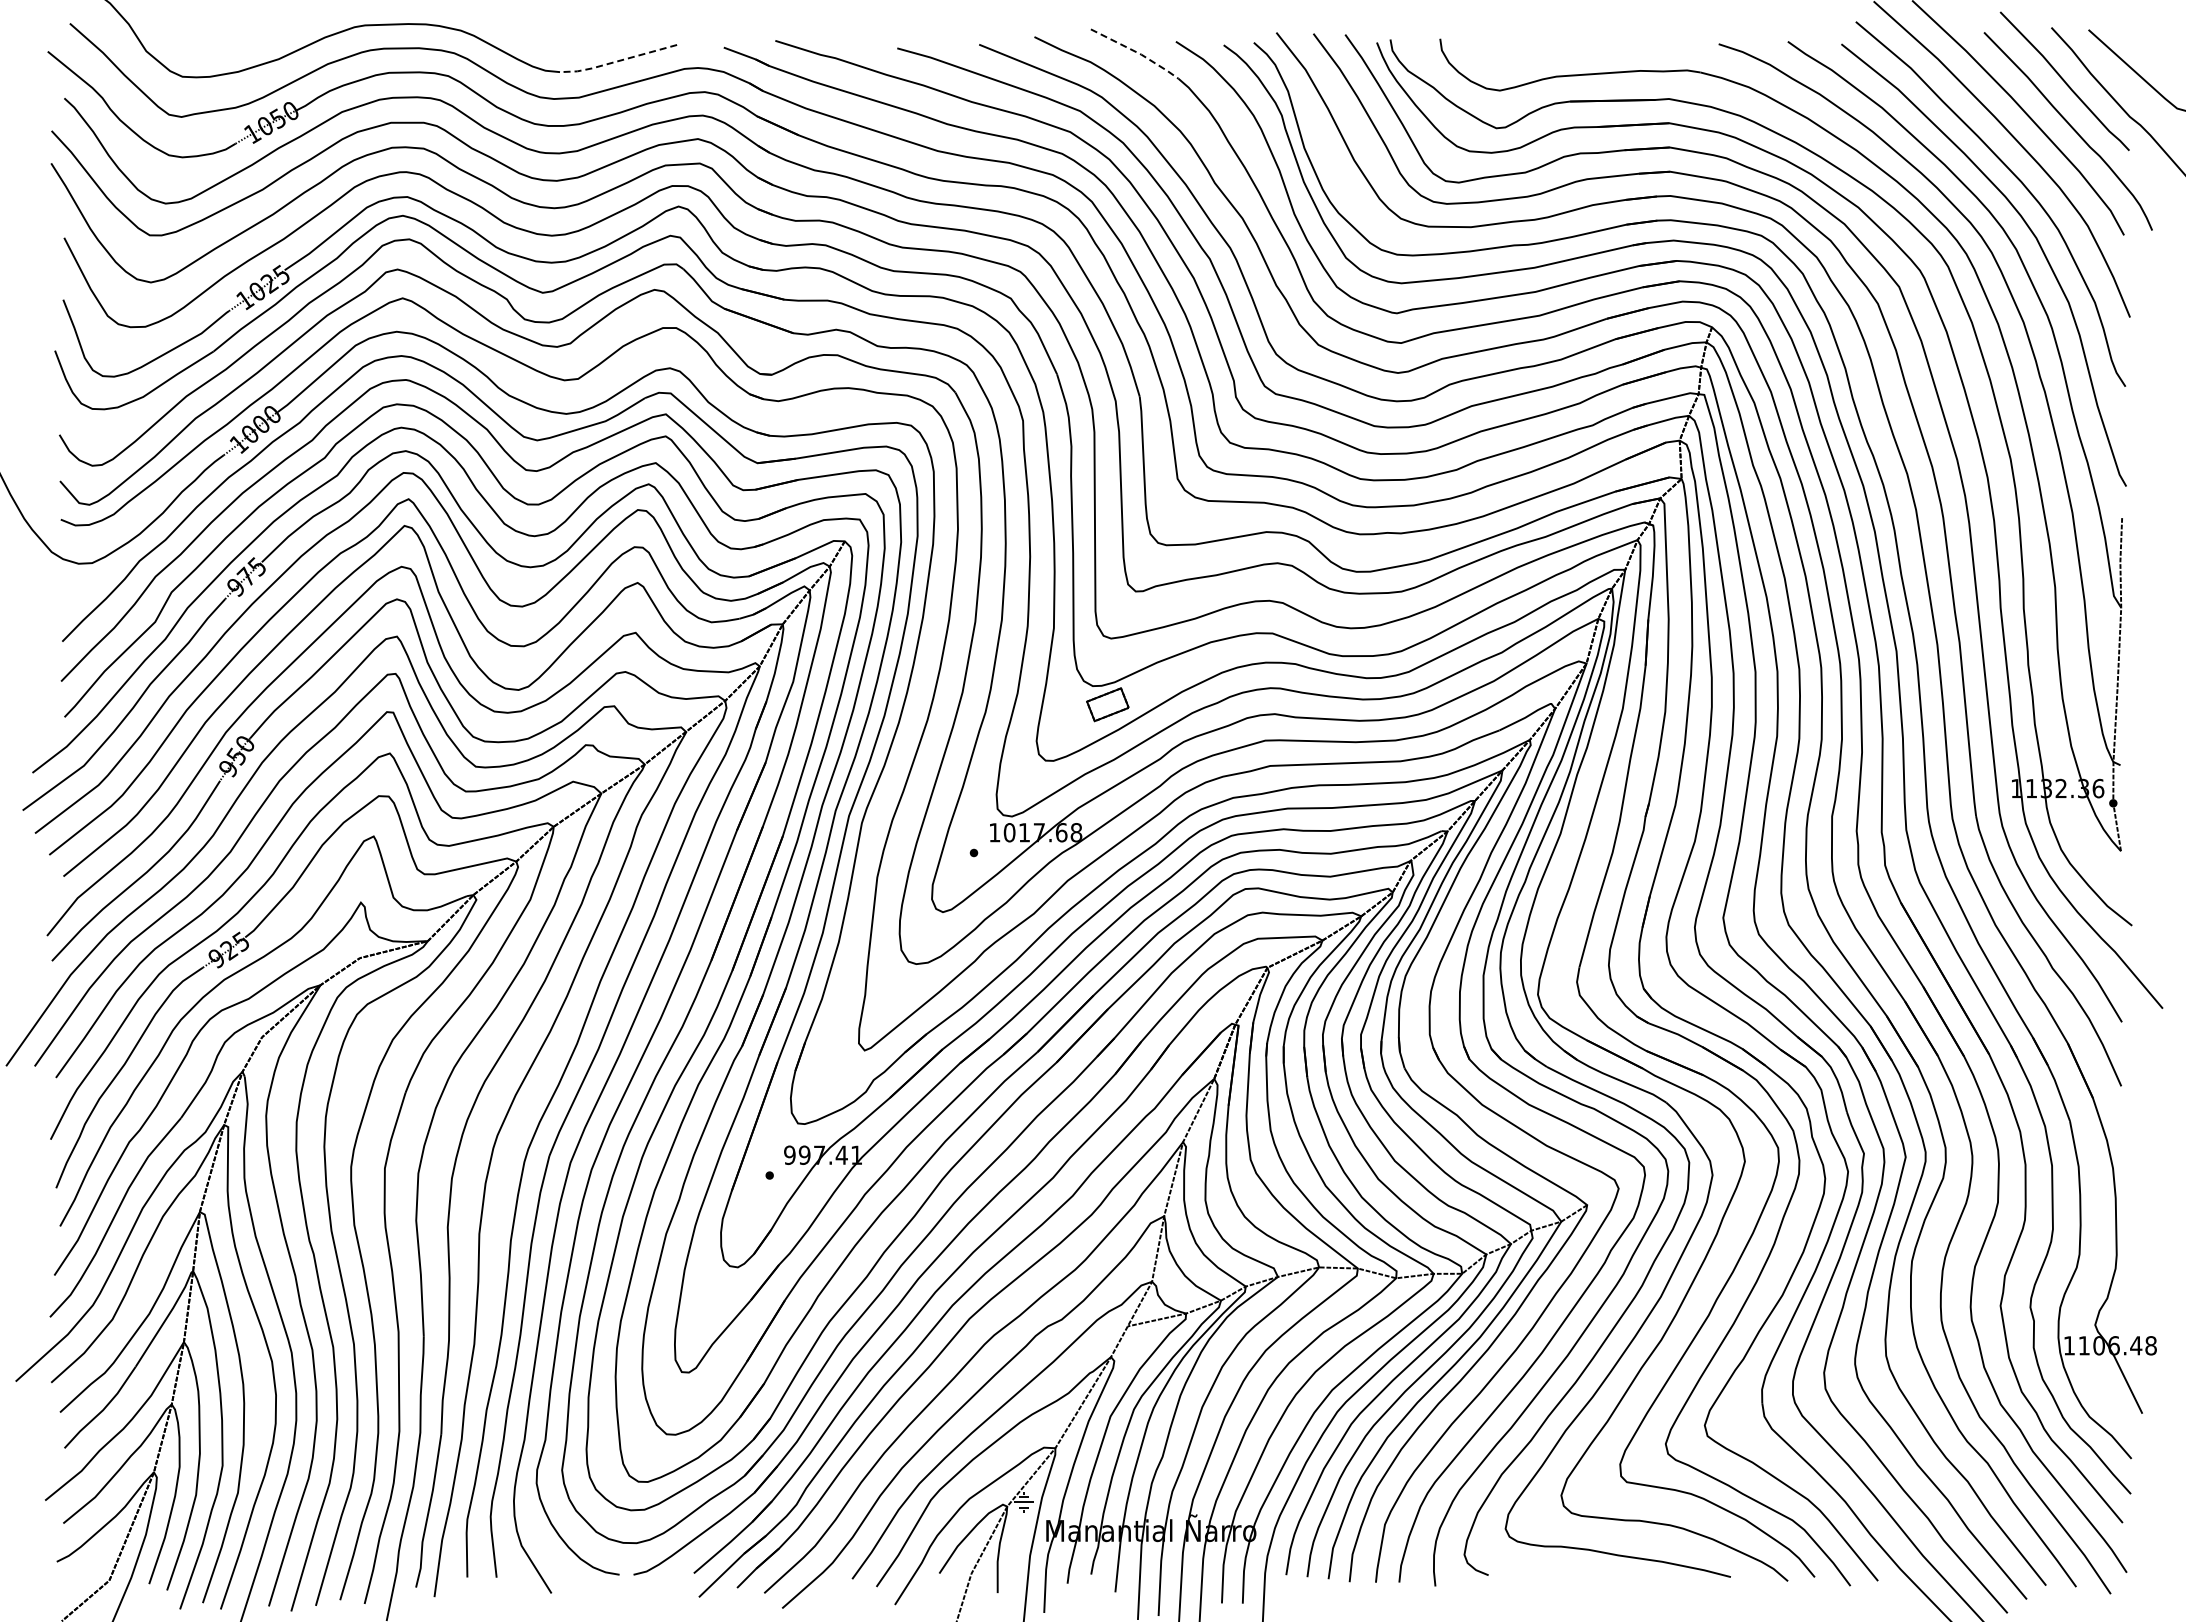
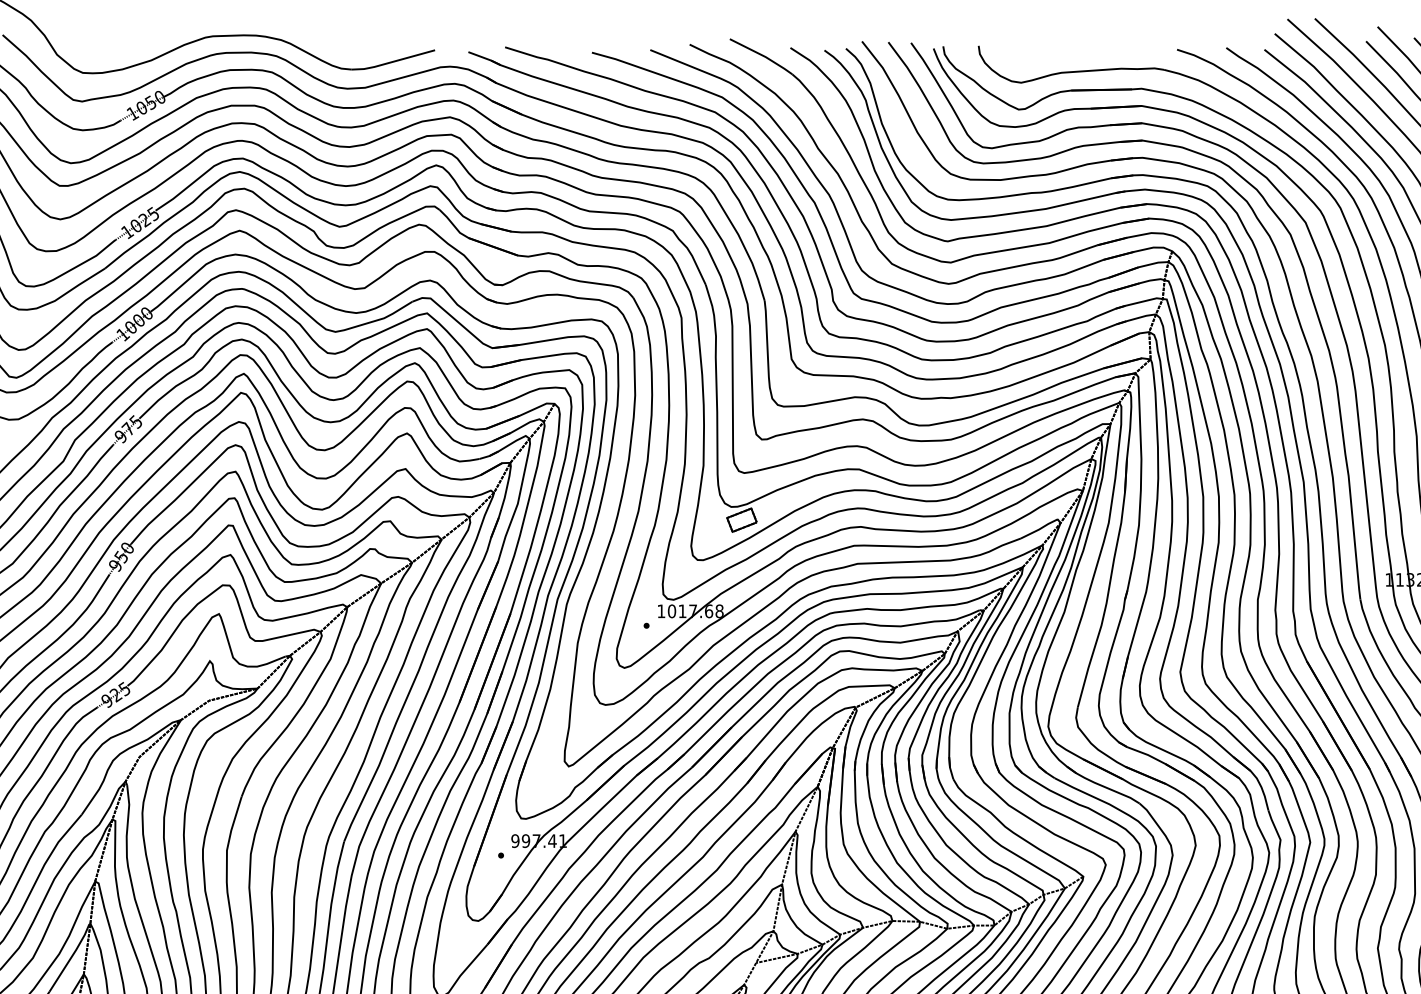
line: (1136, 52) -> (762, 55), dashed -> solid
line: (617, 61) -> (392, 62), dashed -> solid

